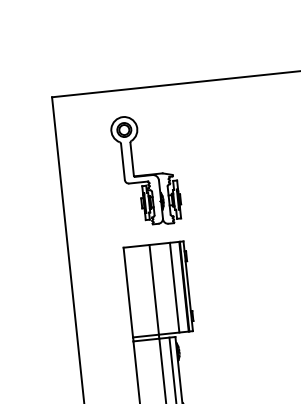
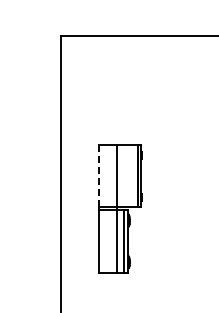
part: (146, 170) -> (120, 93), removed
line: (174, 286) -> (131, 175), removed
line: (128, 291) -> (99, 175), solid -> dashed

